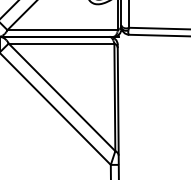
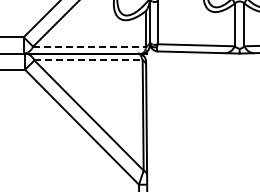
line: (62, 29) -> (89, 46), solid -> dashed
line: (62, 43) -> (89, 60), solid -> dashed

